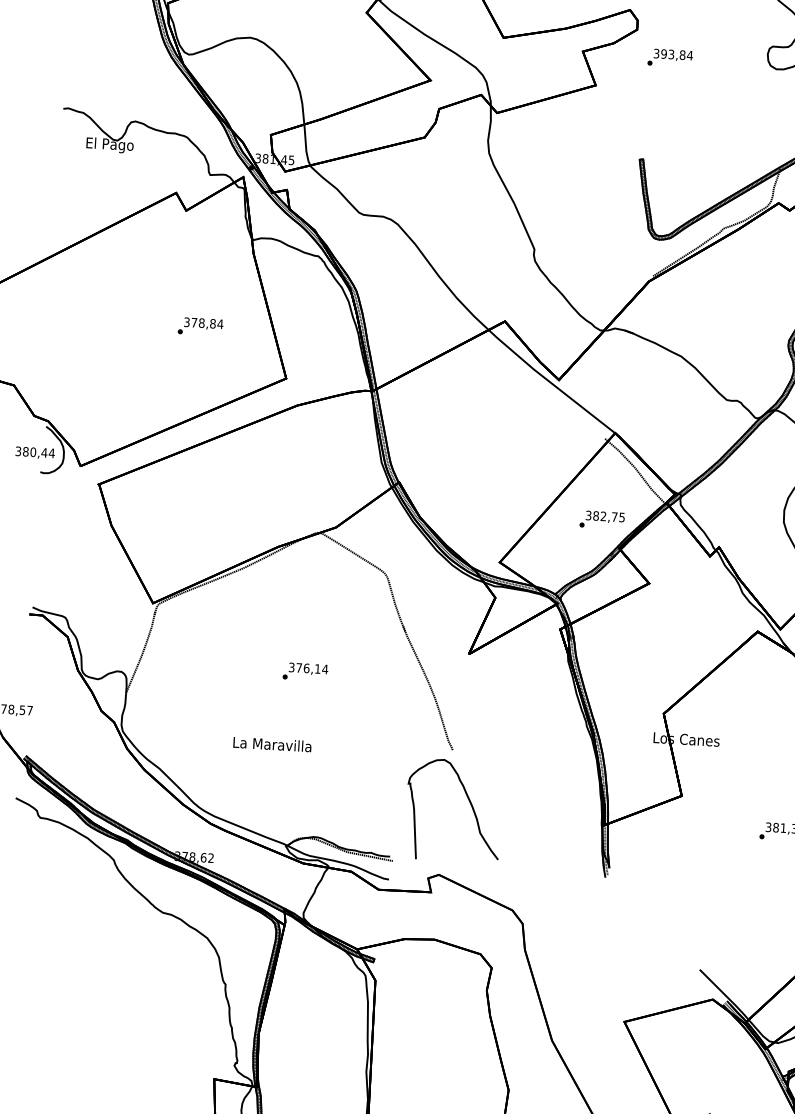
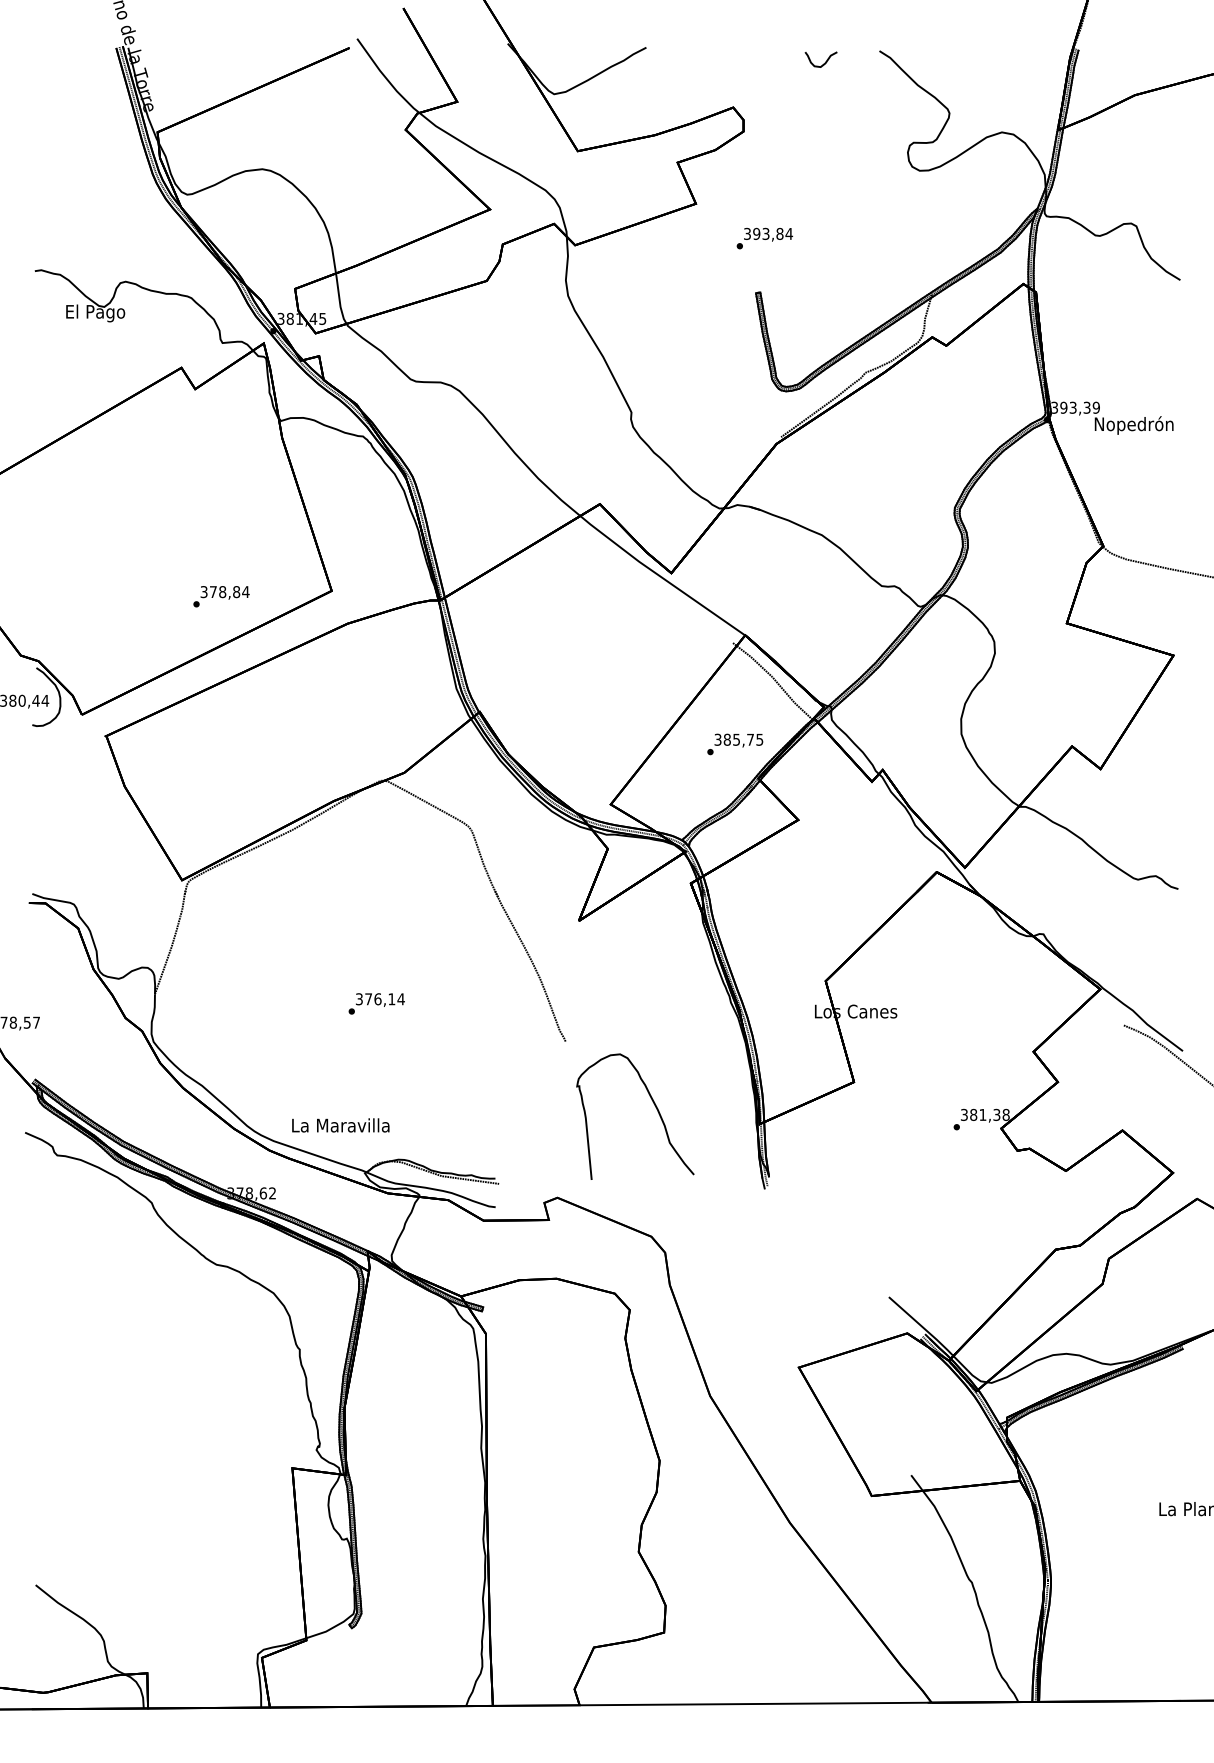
text: (670, 58) -> (764, 238), moved
text: (200, 326) -> (221, 596), moved
text: (603, 516) -> (736, 739), 382,75 -> 385,75
text: (305, 671) -> (376, 1003), moved
text: (272, 744) -> (340, 1125), moved
part: (470, 804) -> (655, 1107), moved

